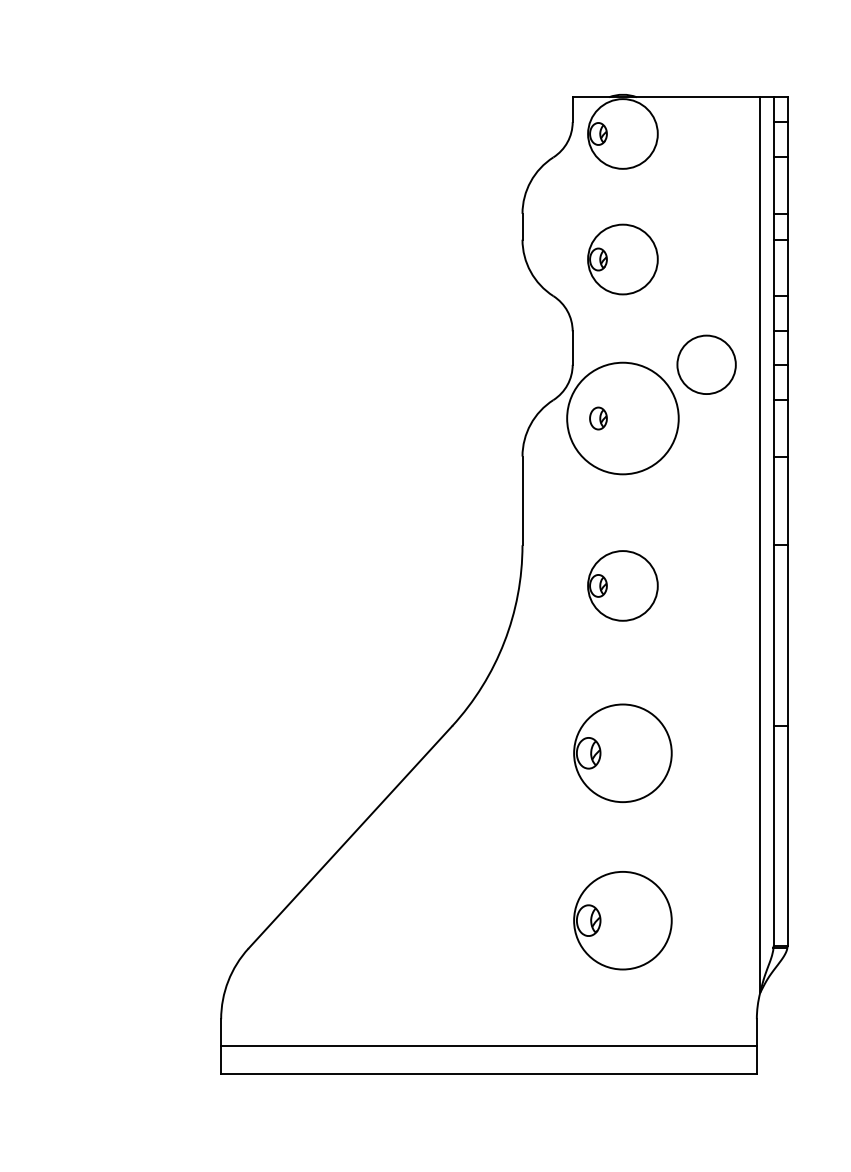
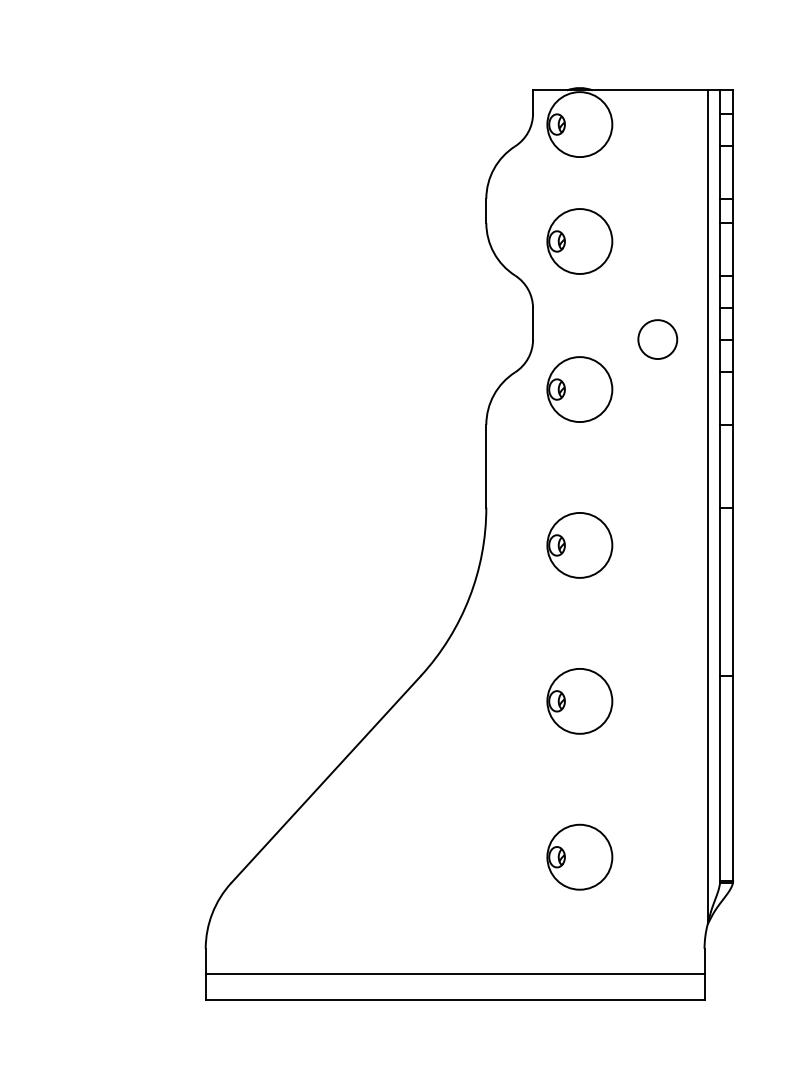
circle: (706, 364) -> (657, 339), size x0.71
circle: (622, 418) -> (579, 389), size x0.62
part: (622, 753) -> (579, 701), size x0.71
part: (622, 920) -> (579, 856), size x0.71

